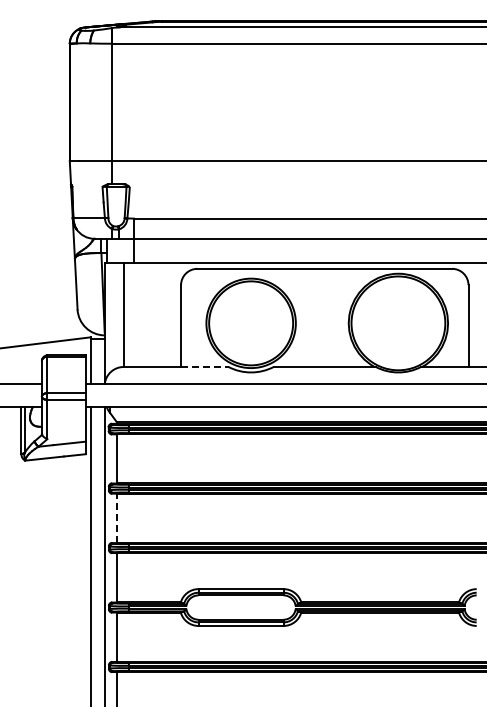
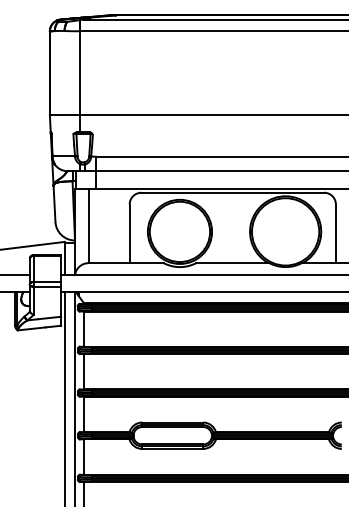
line: (204, 366) -> (146, 262), dashed -> solid
line: (116, 518) -> (83, 371), dashed -> solid

